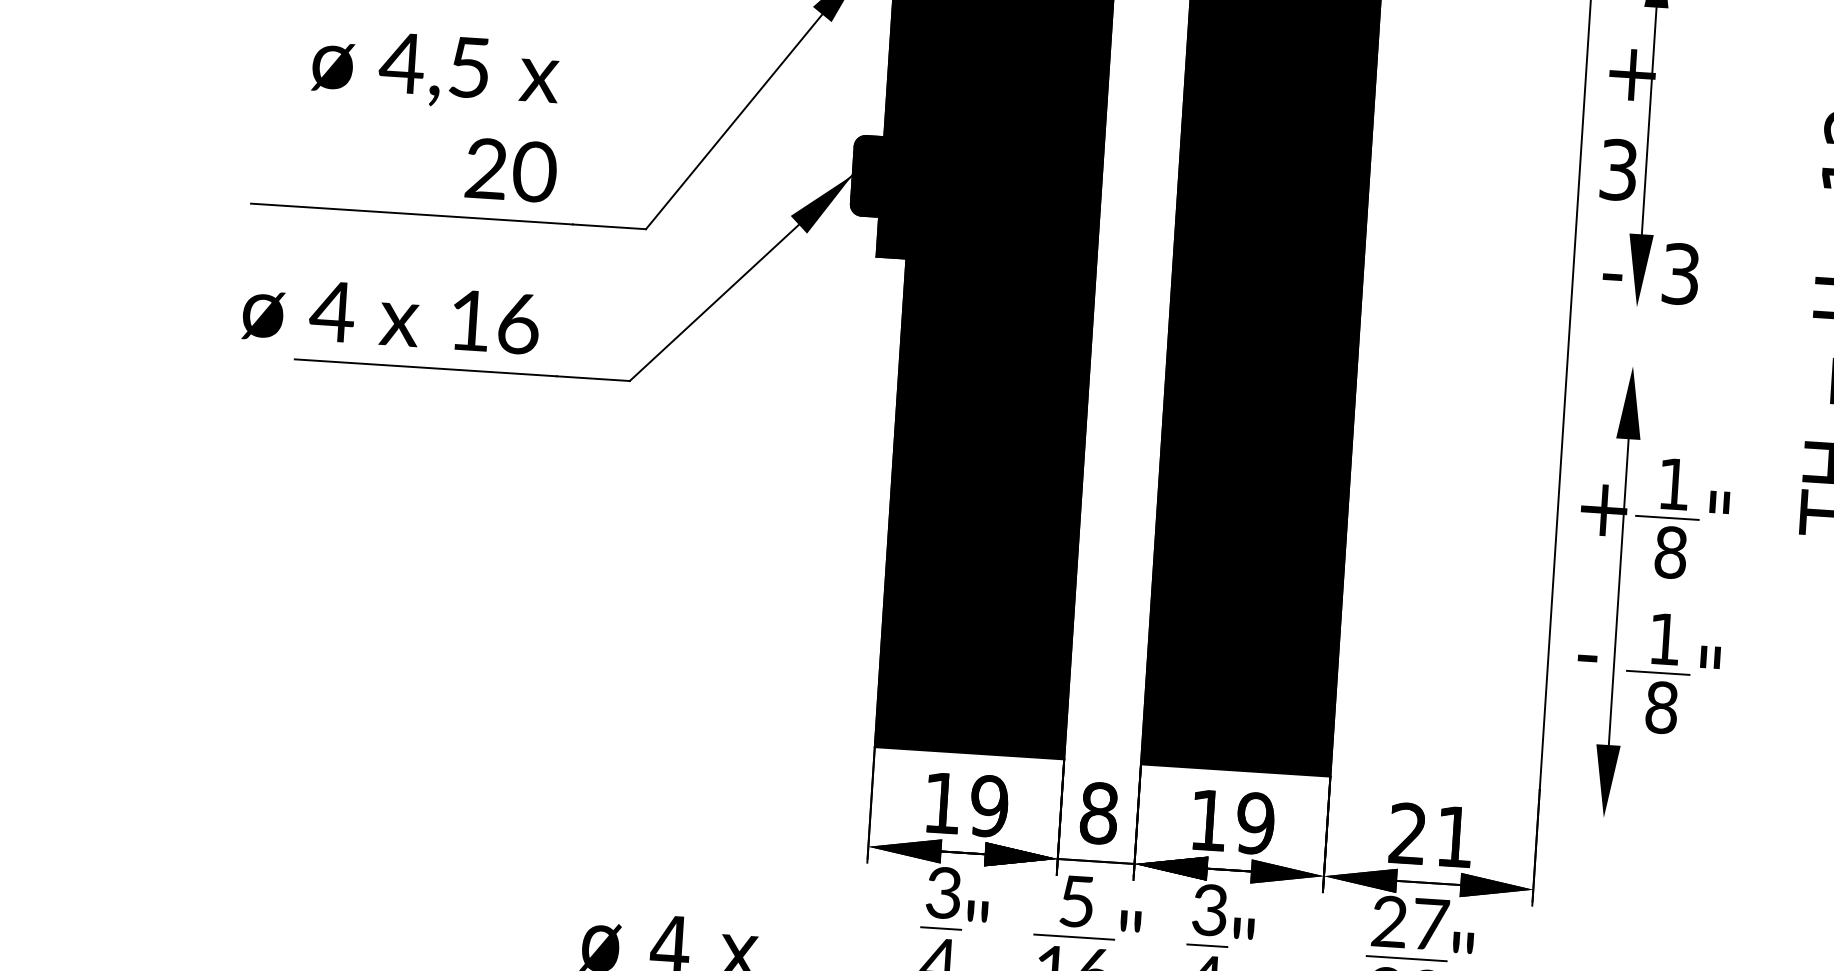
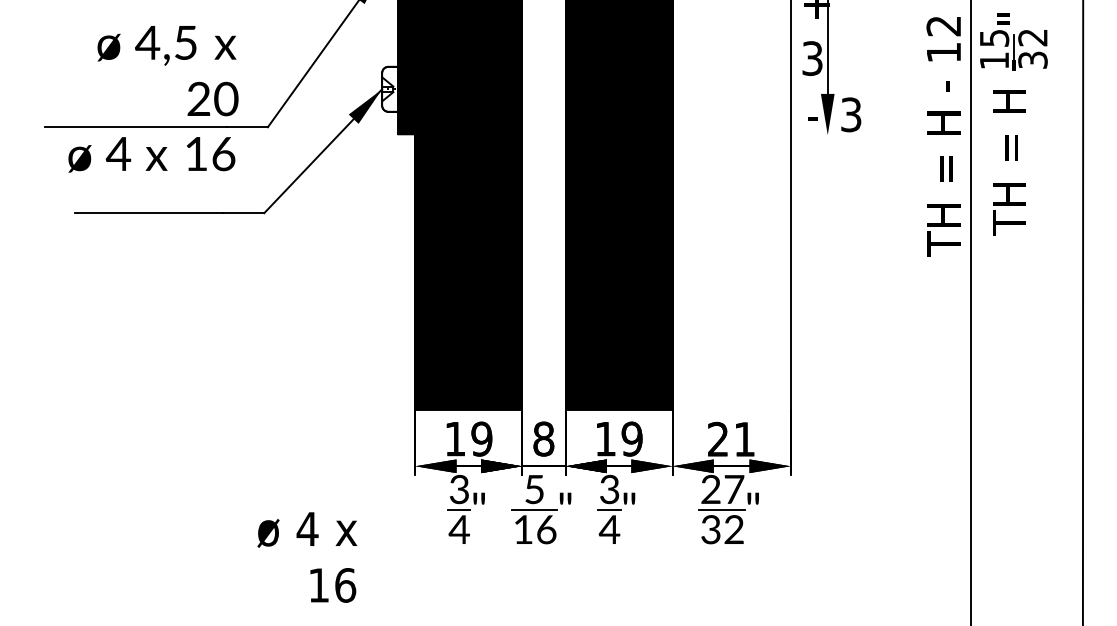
text: (433, 116) -> (167, 71), moved
fill: (867, 174) -> (390, 88), removed
text: (390, 316) -> (151, 154), moved
part: (1660, 576) -> (850, 285), removed

